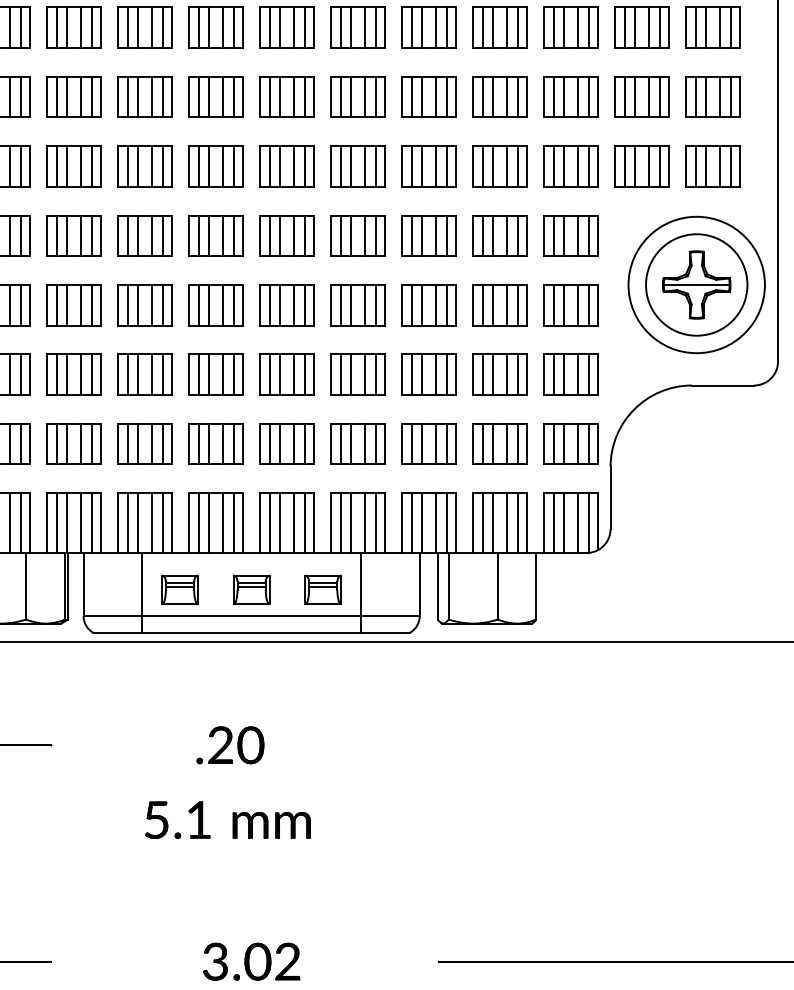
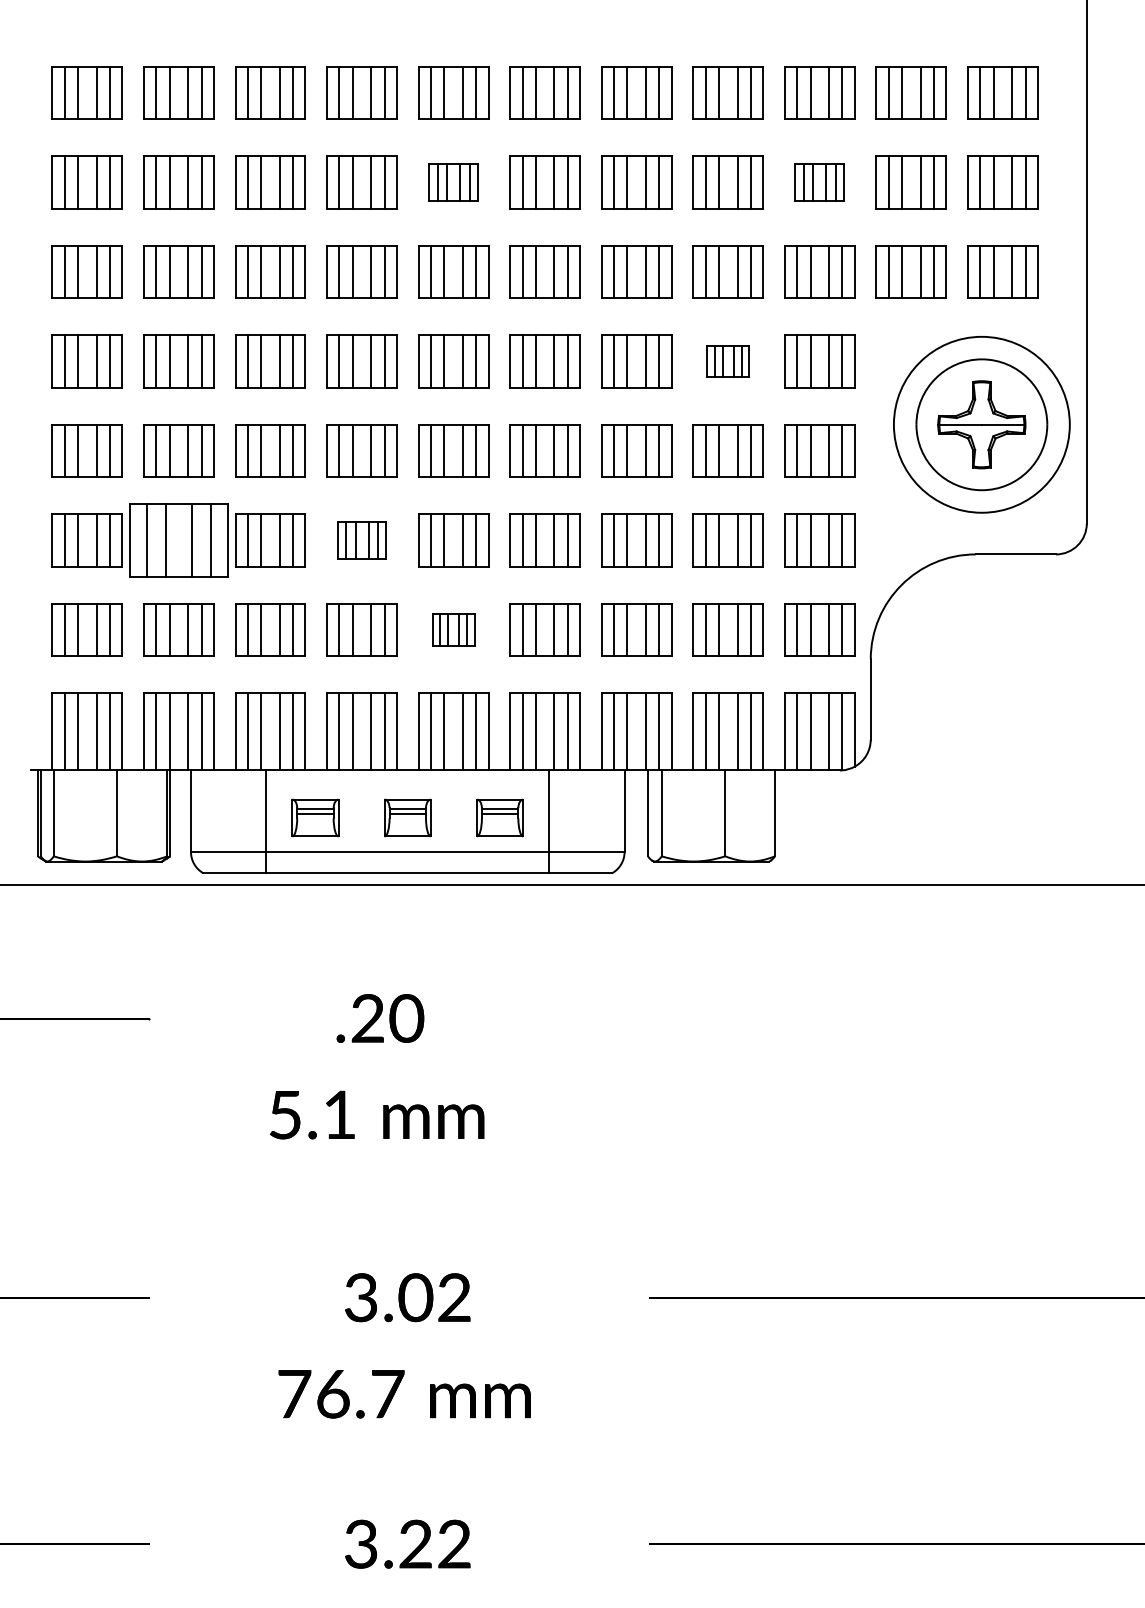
part: (287, 97) -> (453, 182), size x0.7
part: (570, 97) -> (819, 182), size x0.7
part: (499, 235) -> (727, 361), size x0.6
part: (73, 374) -> (178, 540), size x1.4
part: (215, 374) -> (361, 540), size x0.7
part: (287, 443) -> (453, 629), size x0.6

